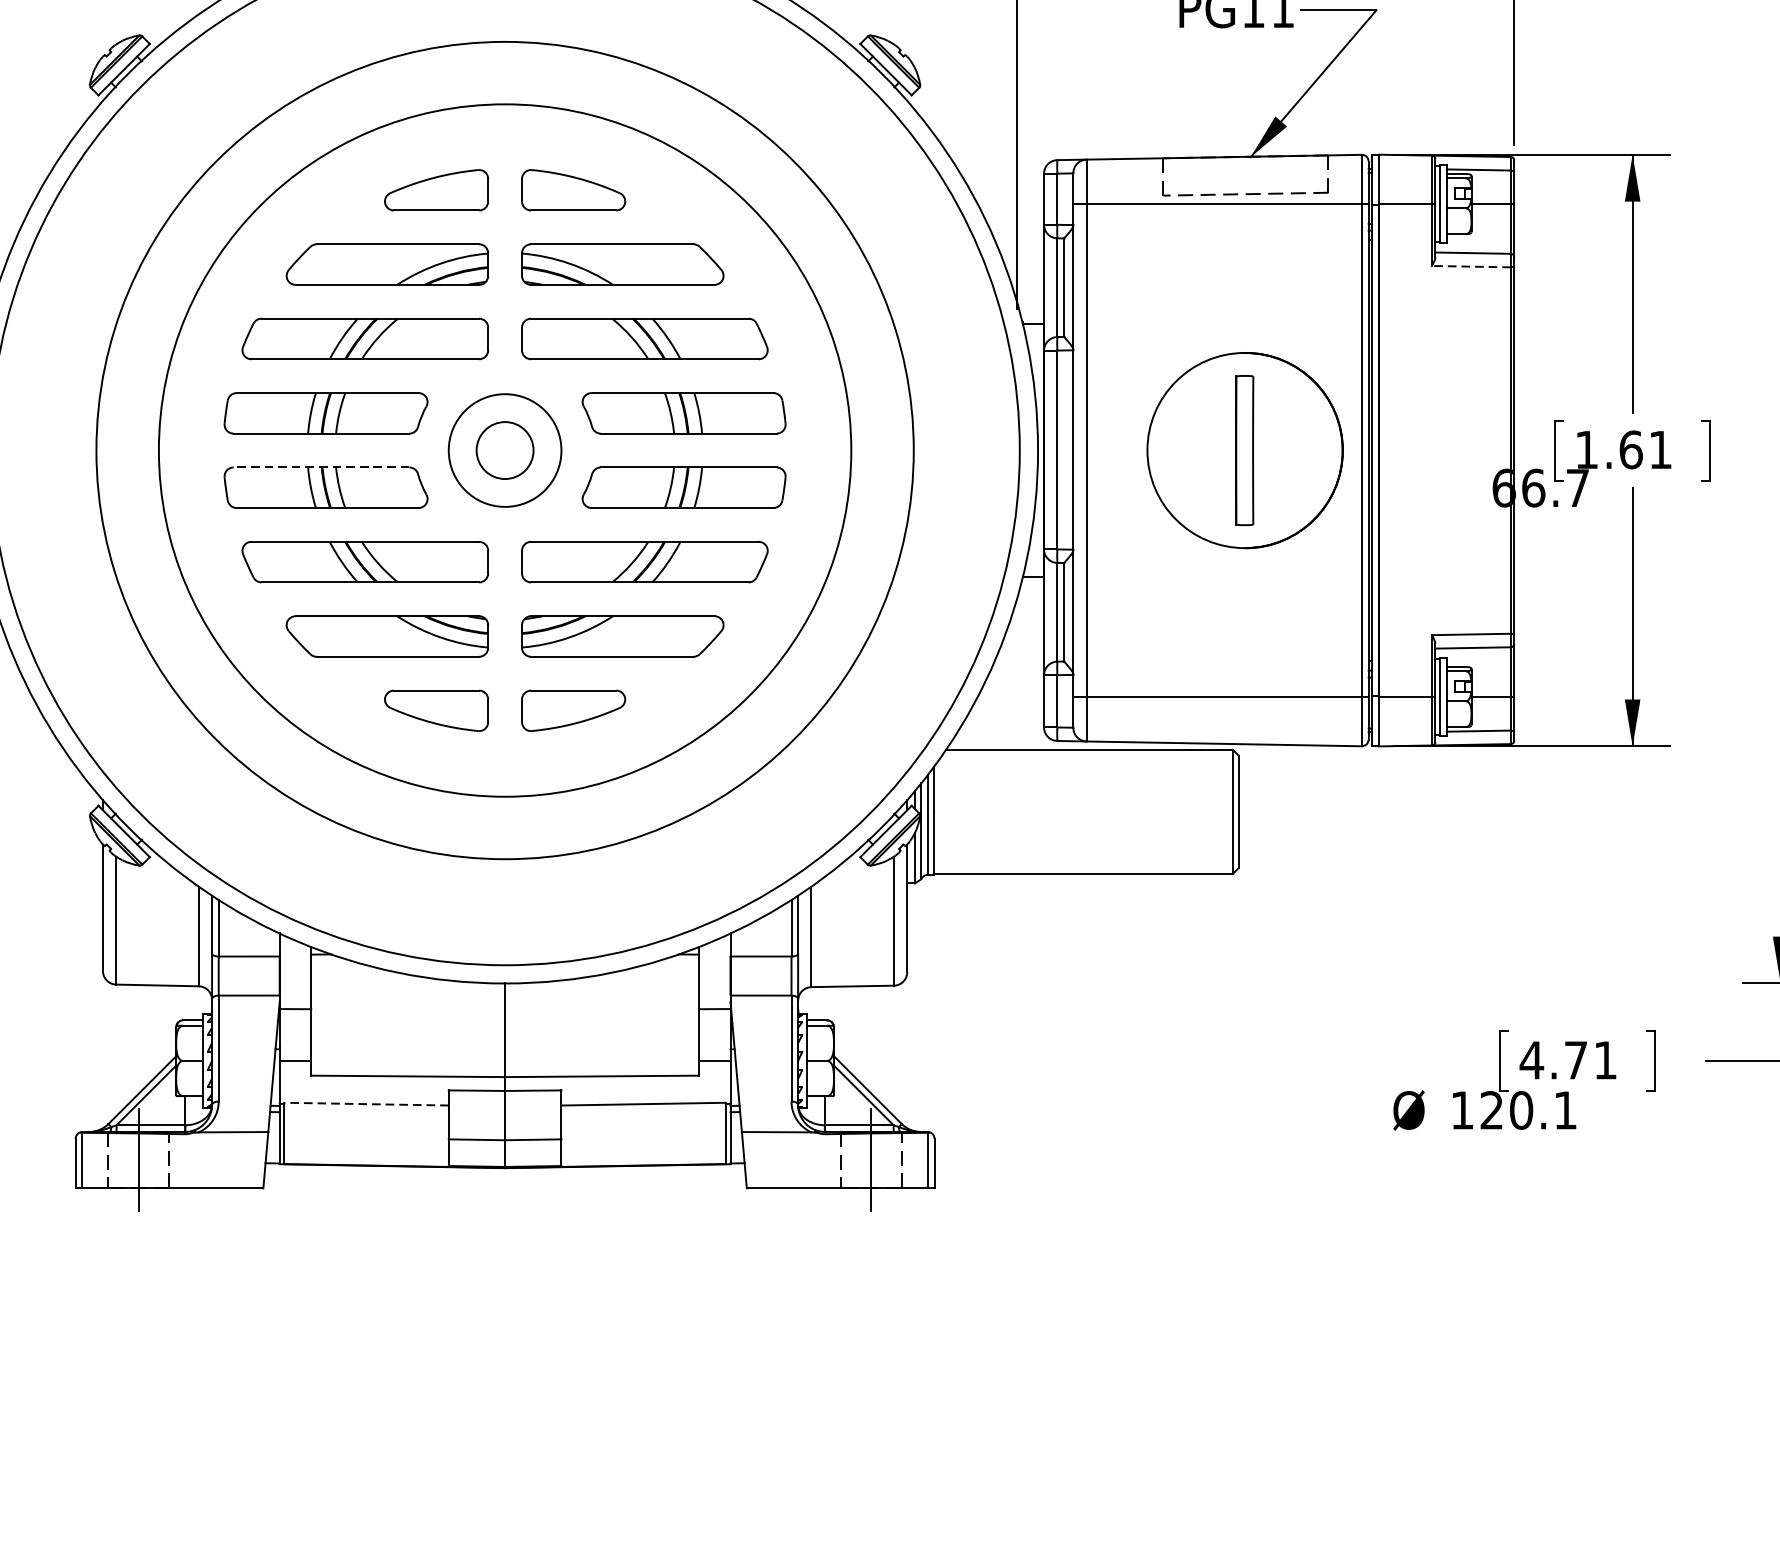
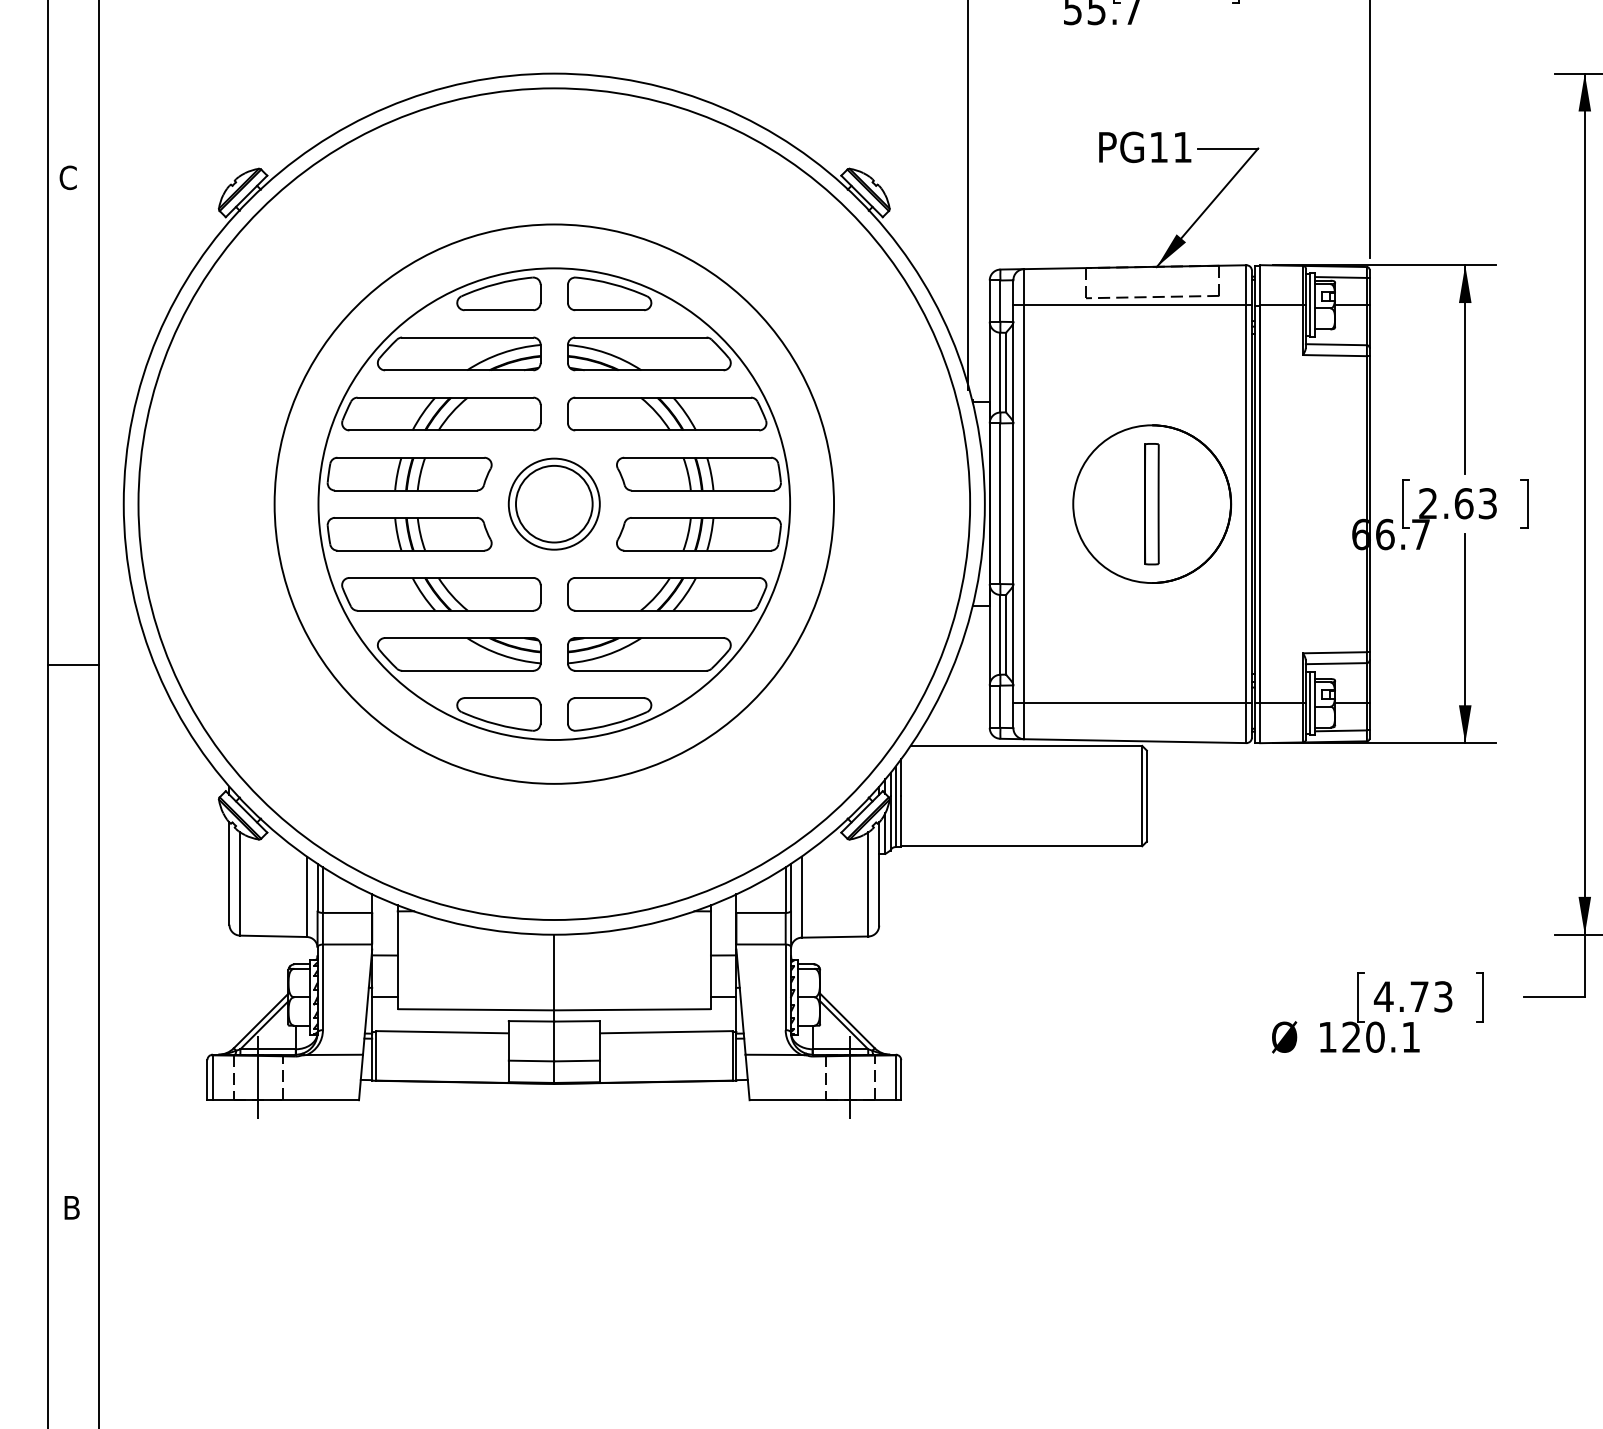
line: (1472, 266) -> (1335, 355), dashed -> solid
circle: (504, 449) -> (553, 503), size x1.67
text: (1623, 449) -> (1457, 503), 1.61 -> 2.63
circle: (505, 450) -> (554, 504), size x0.71
line: (320, 467) -> (405, 517), dashed -> solid
text: (1605, 1059) -> (1443, 996), 4.71 -> 4.73
line: (366, 1104) -> (442, 1032), dashed -> solid

